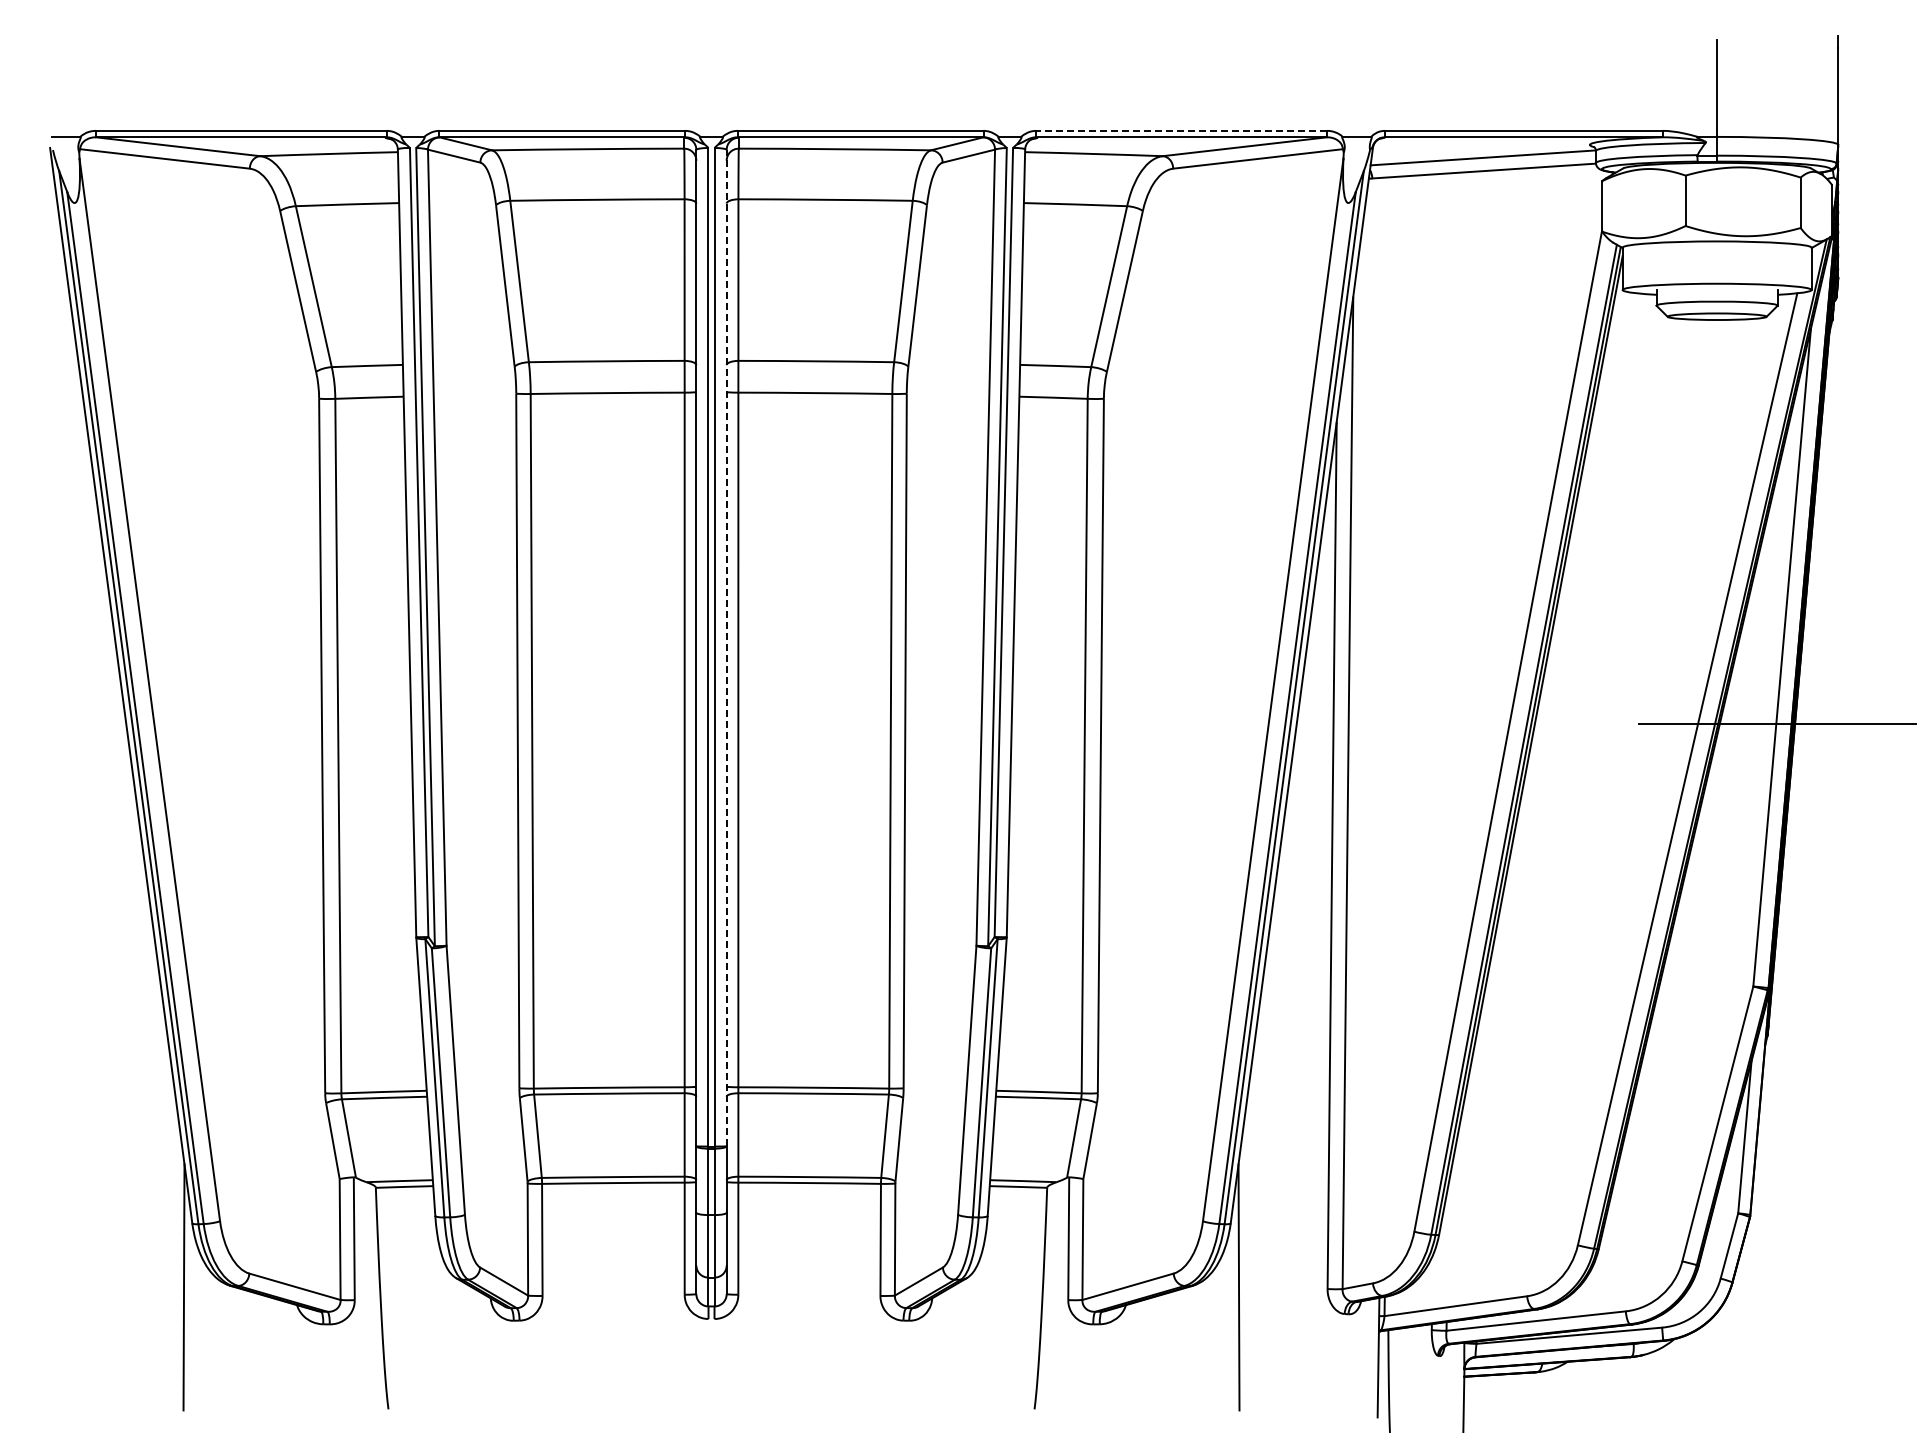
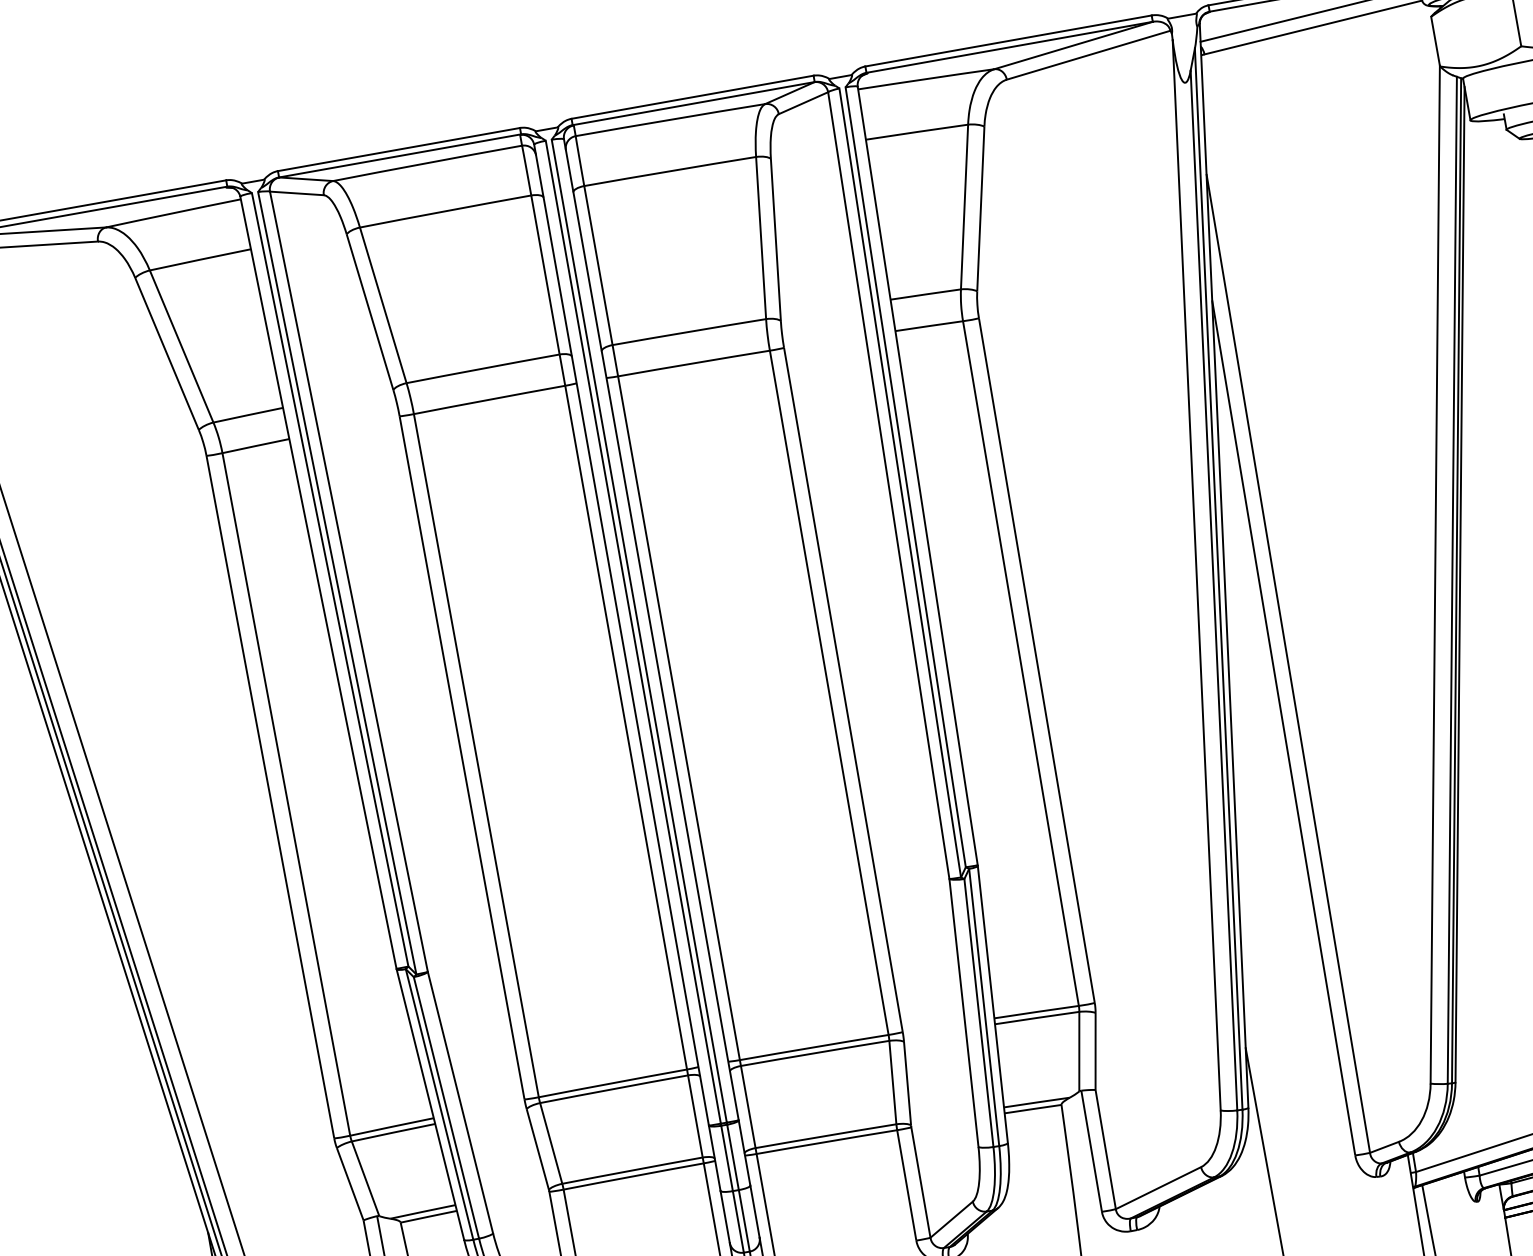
line: (1181, 130) -> (1008, 40), dashed -> solid
line: (726, 647) -> (651, 629), dashed -> solid

